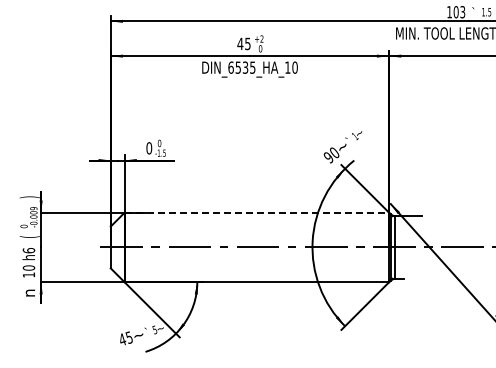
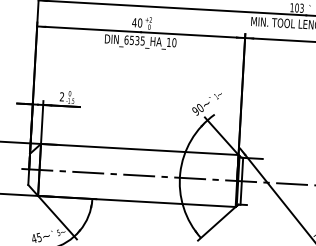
text: (247, 43) -> (139, 22), 45 -> 40
text: (149, 148) -> (62, 97), 0 -> 2
line: (257, 212) -> (140, 149), dashed -> solid

